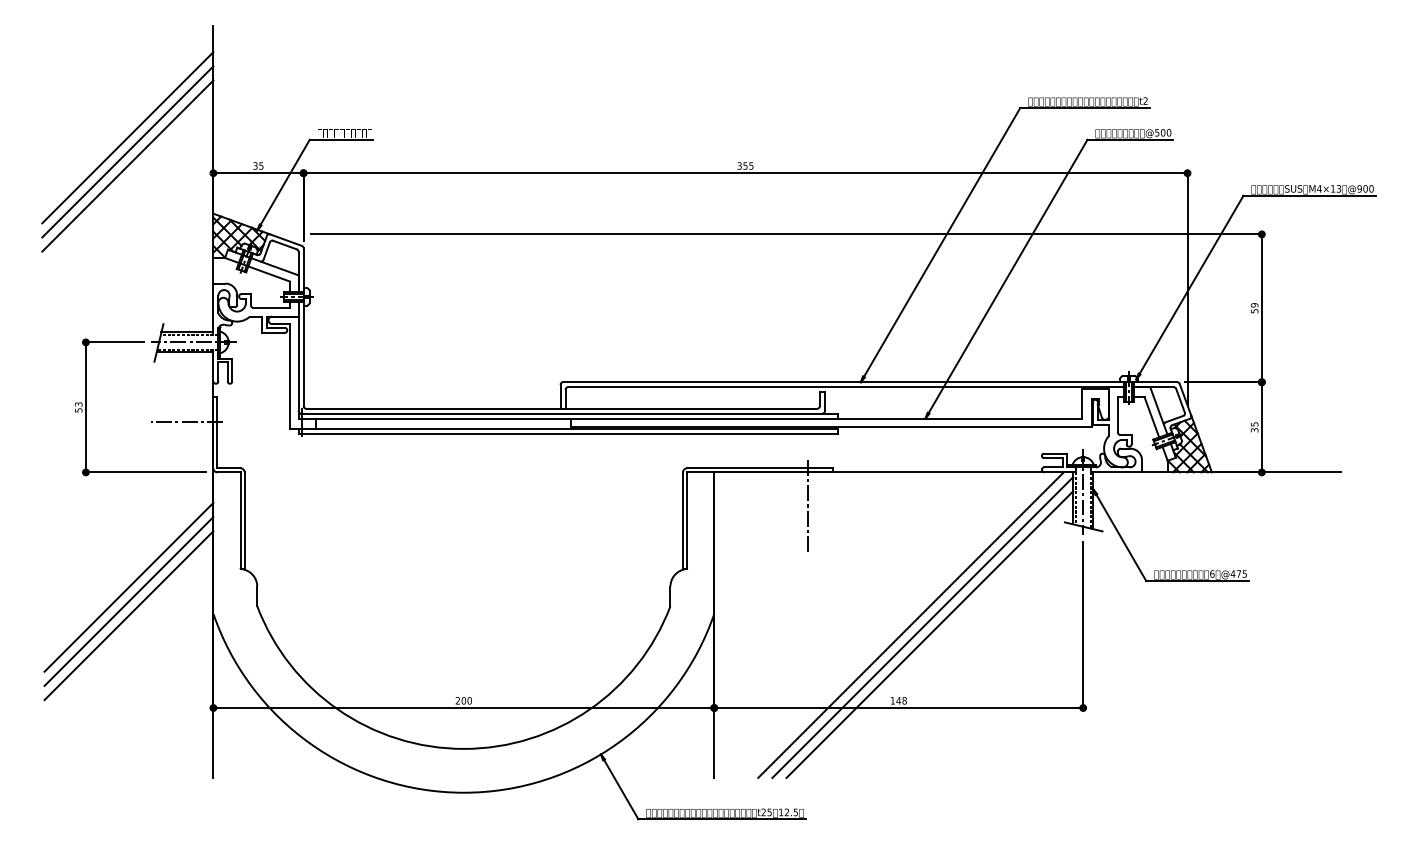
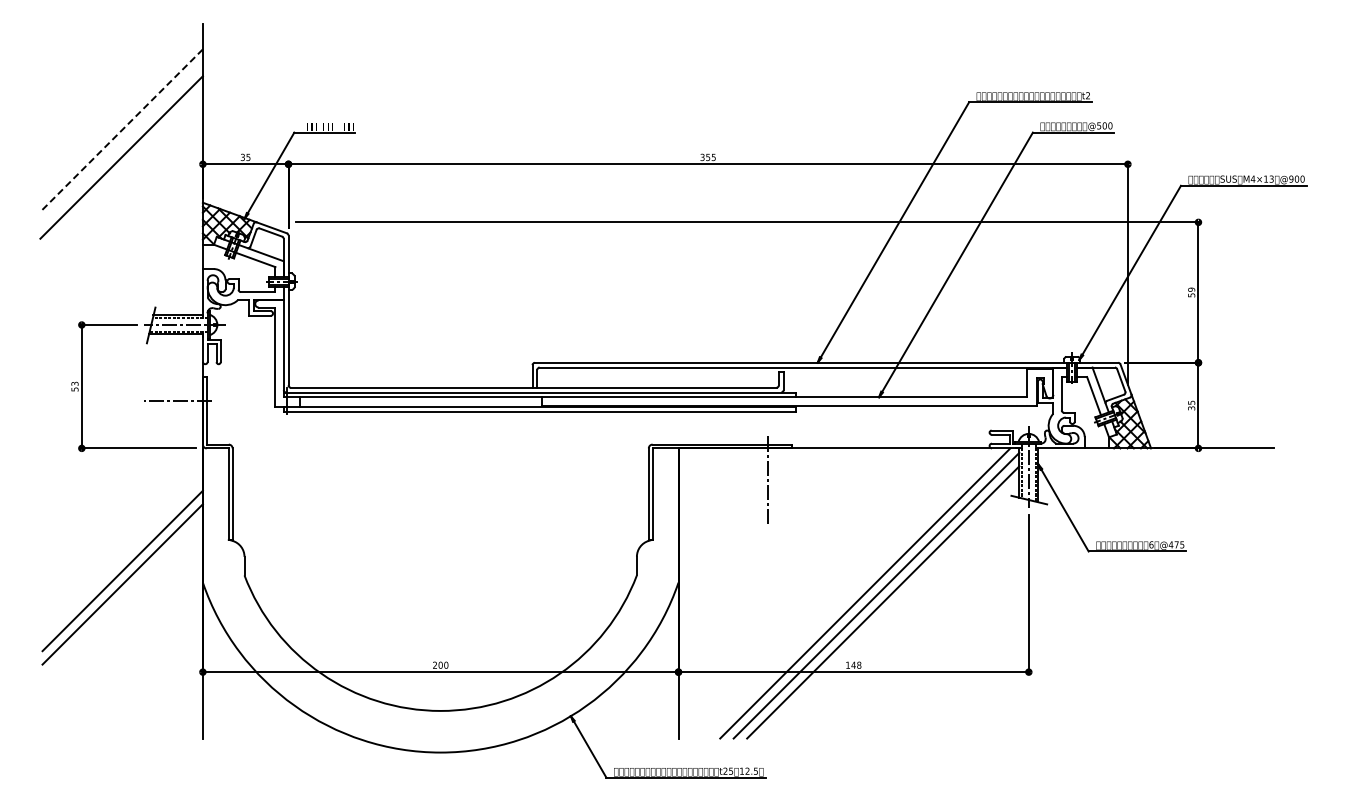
line: (127, 137) -> (121, 130), solid -> dashed
line: (127, 151) -> (121, 143), removed
line: (128, 587) -> (122, 557), removed

